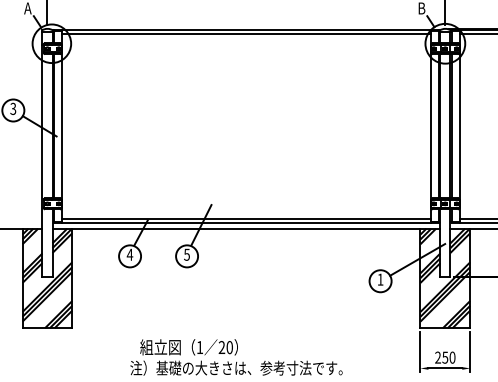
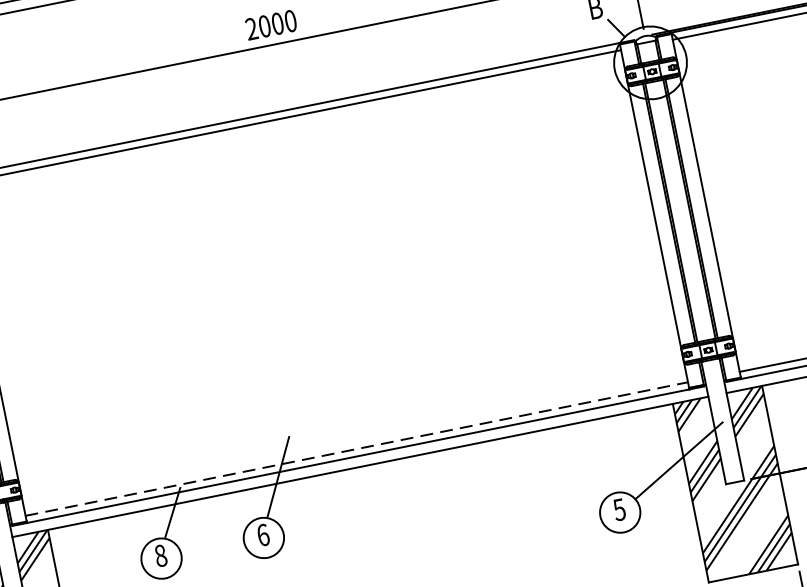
line: (246, 218) -> (356, 448), solid -> dashed
text: (129, 254) -> (159, 555), 4 -> 8
text: (187, 254) -> (263, 534), 5 -> 6
text: (380, 279) -> (619, 509), 1 -> 5

